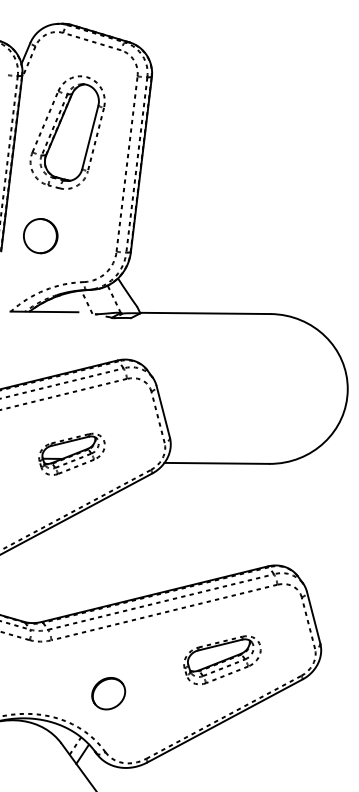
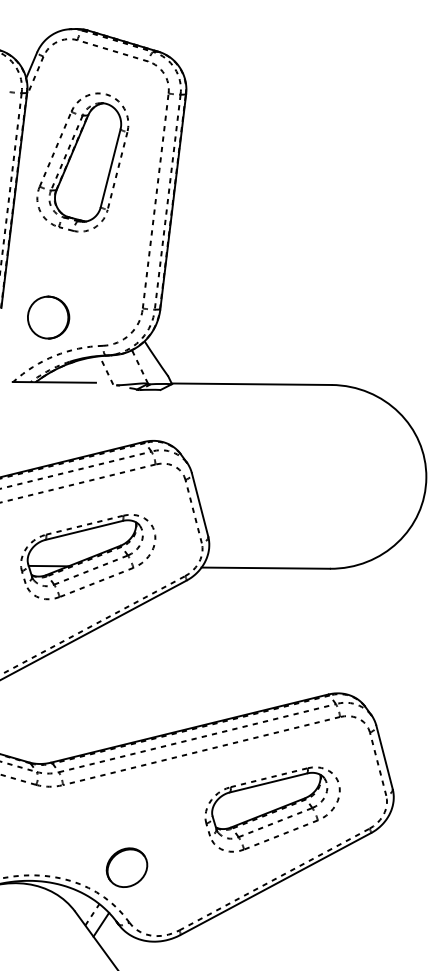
part: (40, 236) -> (48, 318), moved
part: (71, 454) -> (87, 557), size x1.67
part: (222, 660) -> (272, 809), size x1.43
part: (108, 693) -> (126, 867), moved

